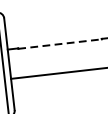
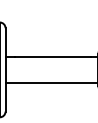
line: (59, 44) -> (52, 57), dashed -> solid

